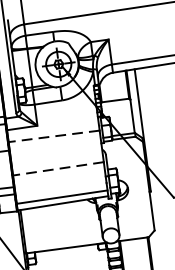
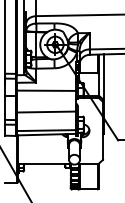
line: (54, 135) -> (46, 90), dashed -> solid
line: (58, 169) -> (46, 112), dashed -> solid

